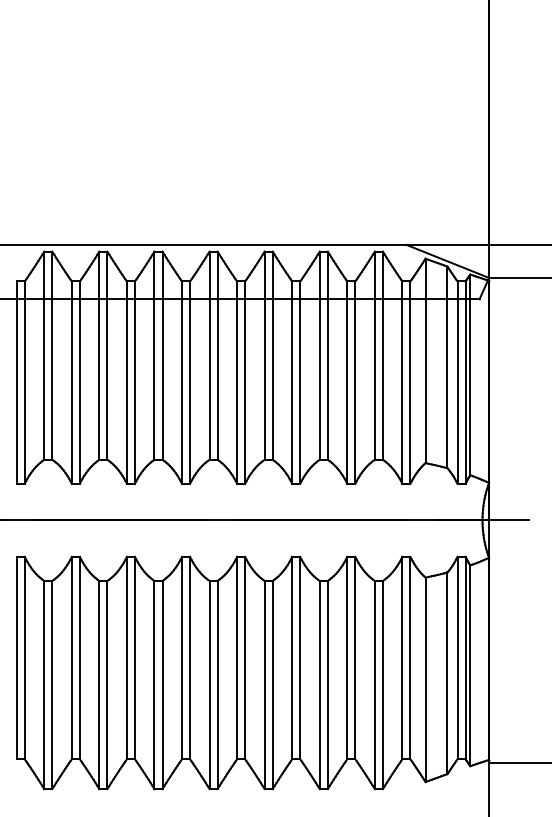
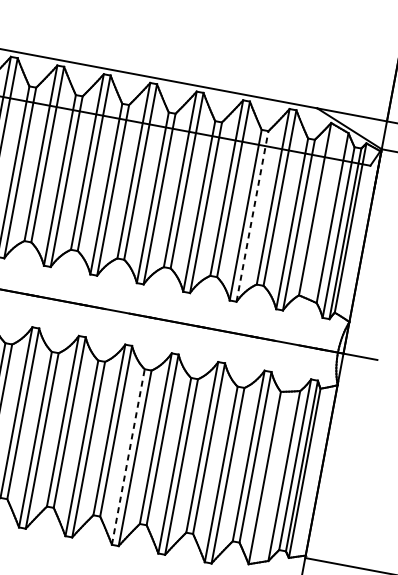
line: (355, 382) -> (252, 216), solid -> dashed
line: (264, 684) -> (128, 456), solid -> dashed

